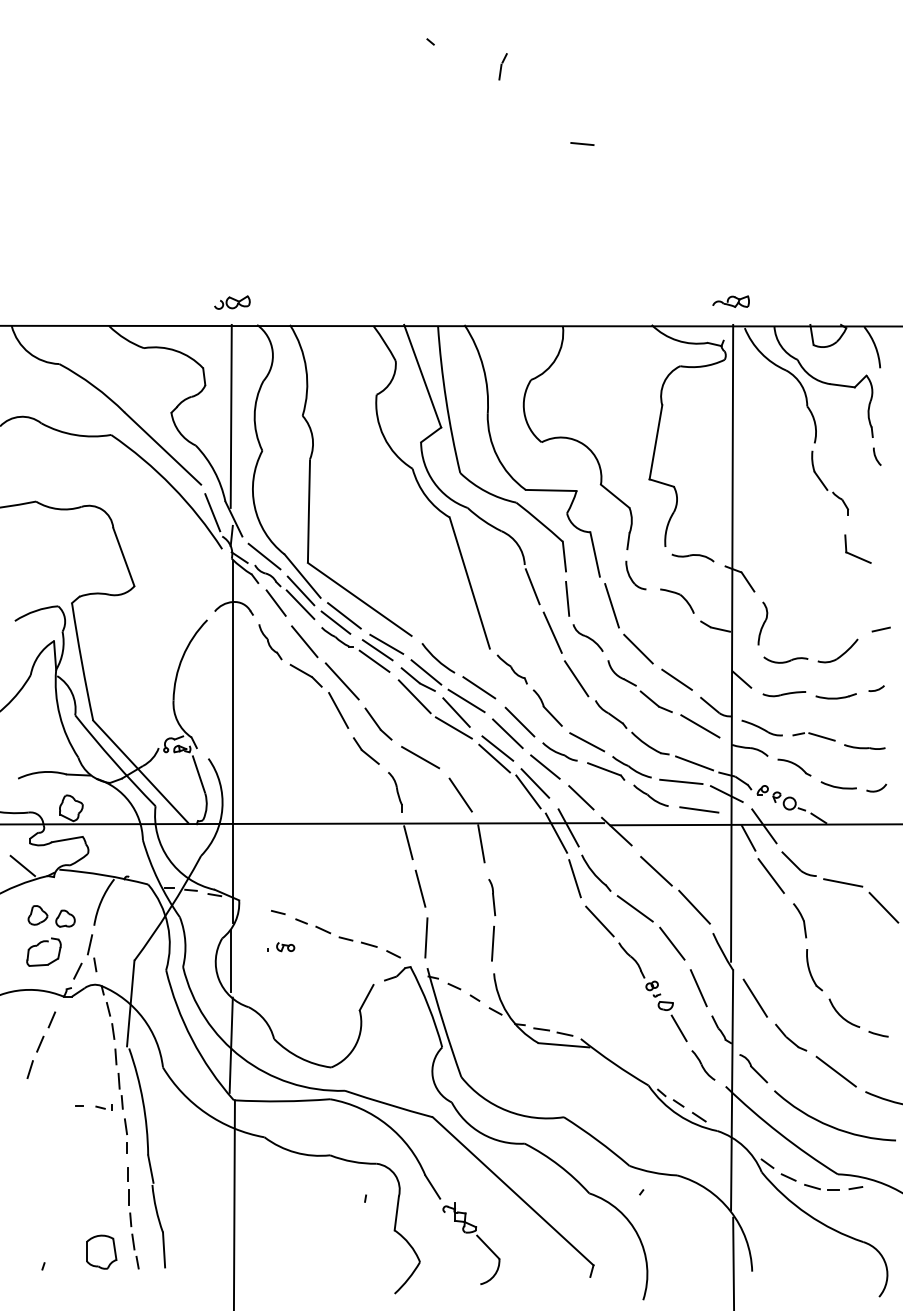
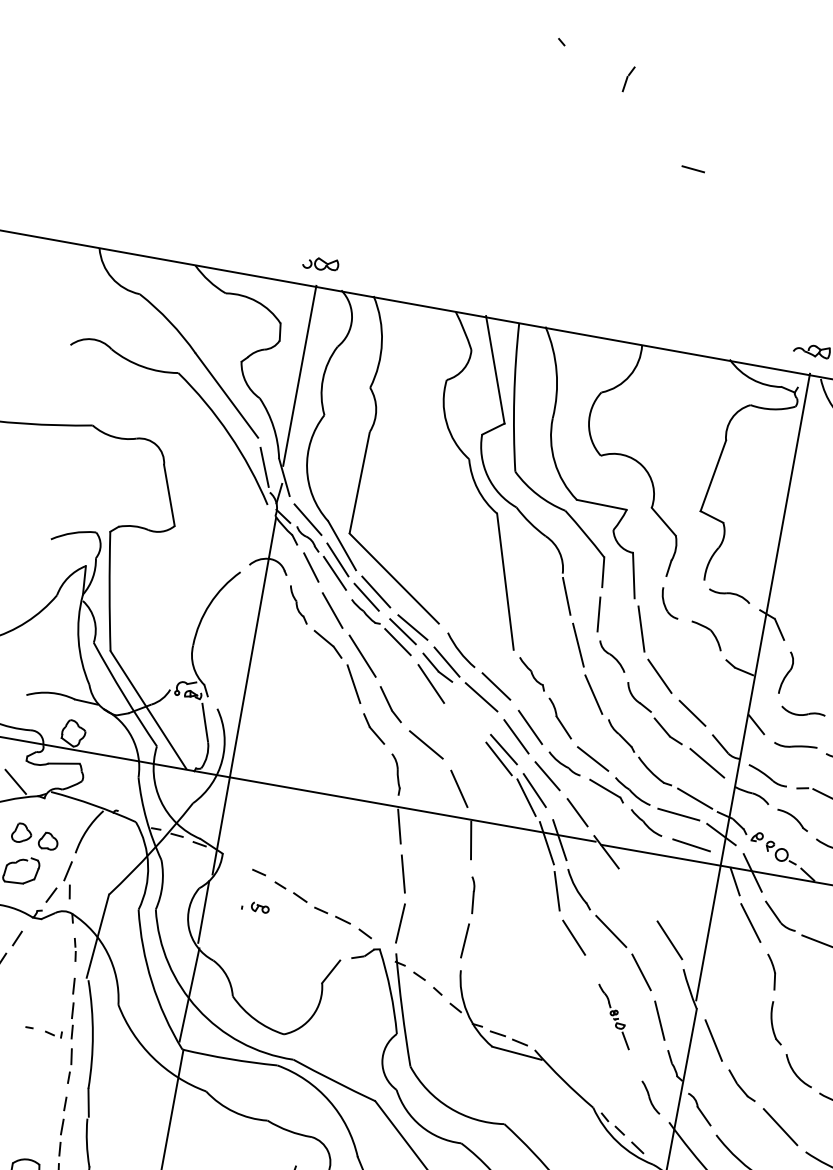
line: (456, 712) -> (469, 706), removed
line: (453, 727) -> (464, 721), removed
line: (656, 871) -> (638, 898), removed
part: (652, 992) -> (613, 1016), size x0.6
part: (110, 1020) -> (74, 949), size x0.6

